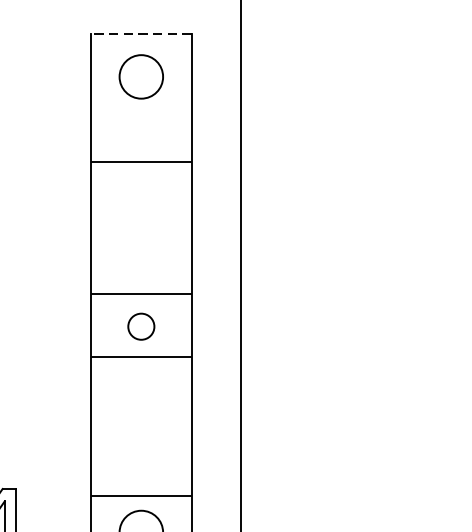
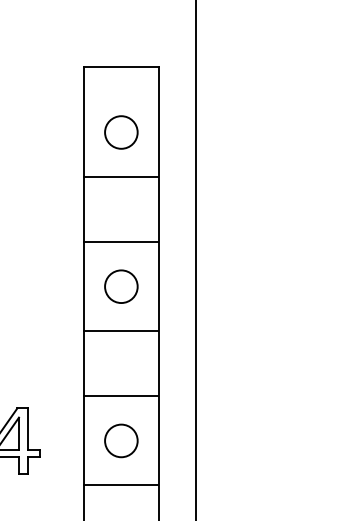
line: (141, 34) -> (121, 67), dashed -> solid
circle: (141, 76) -> (121, 132), moved
line: (141, 160) -> (121, 176), moved
line: (141, 294) -> (121, 242), moved
circle: (141, 326) -> (121, 286), size x1.67
line: (141, 357) -> (121, 331), moved
line: (141, 495) -> (121, 396), moved

